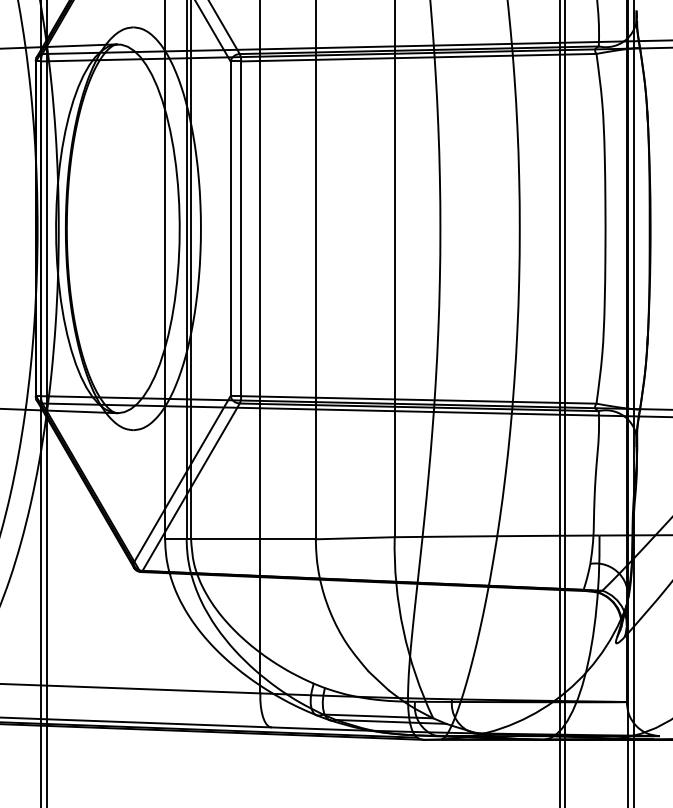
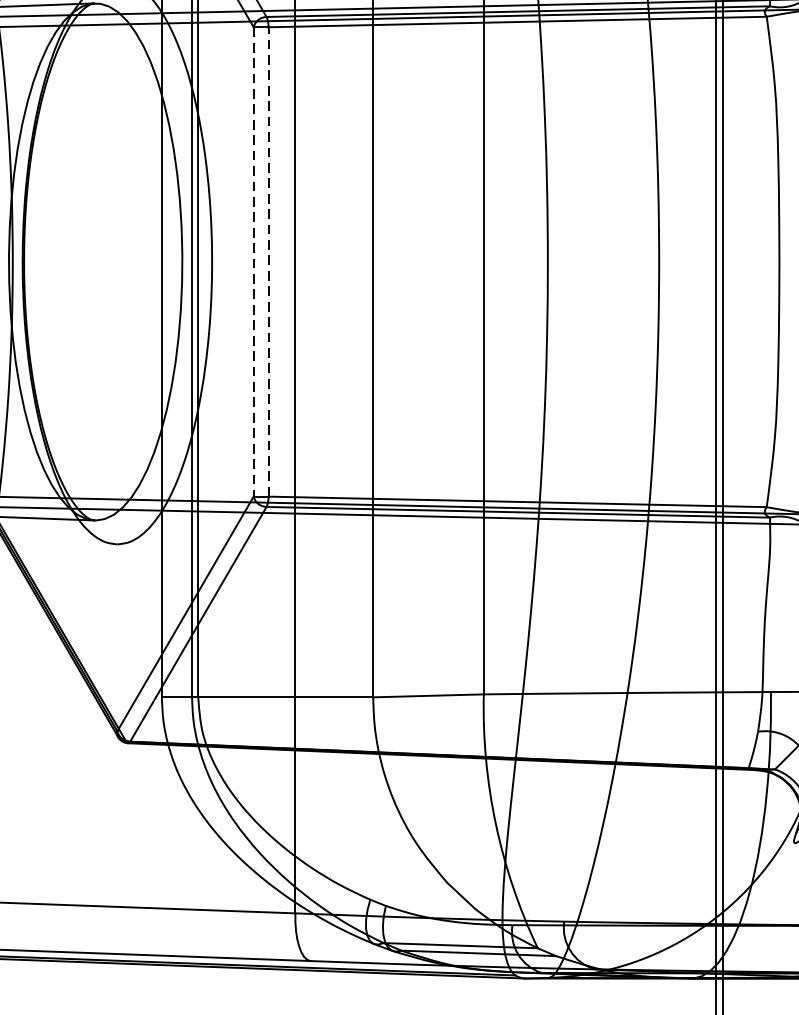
line: (241, 228) -> (268, 261), solid -> dashed
line: (230, 229) -> (253, 262), solid -> dashed

